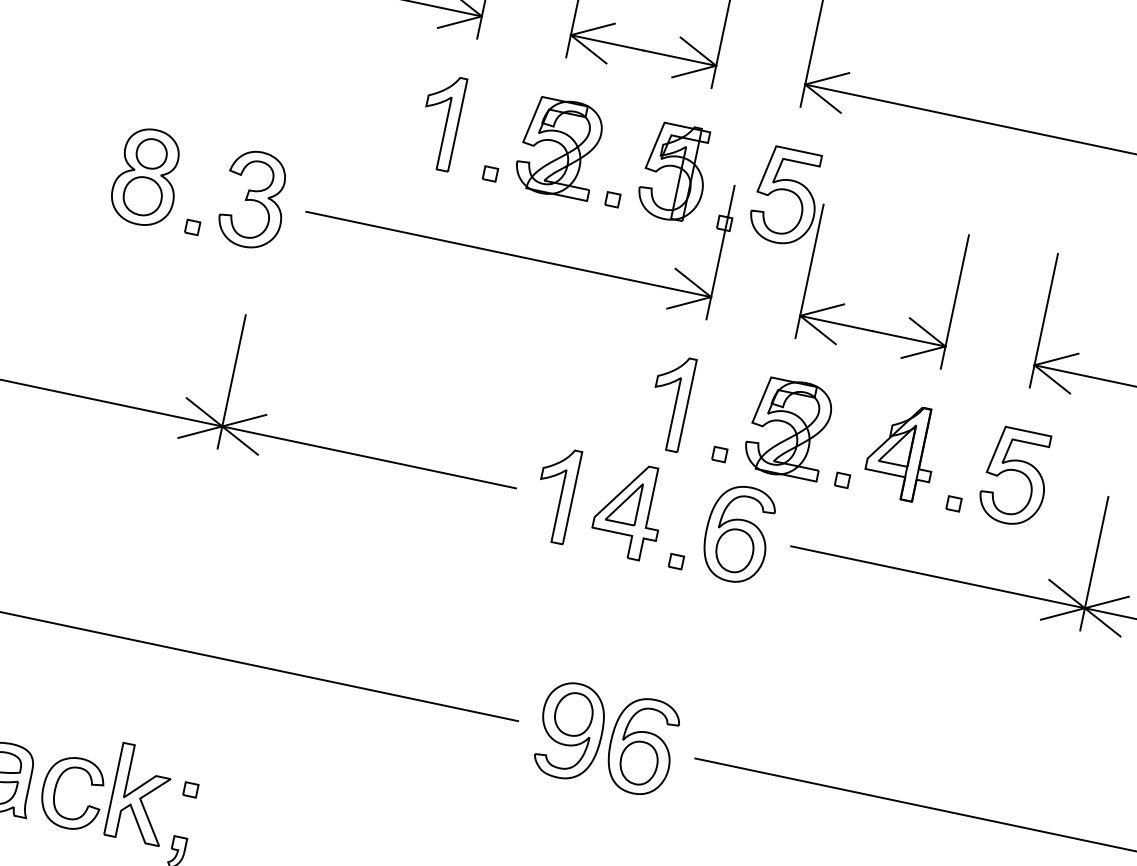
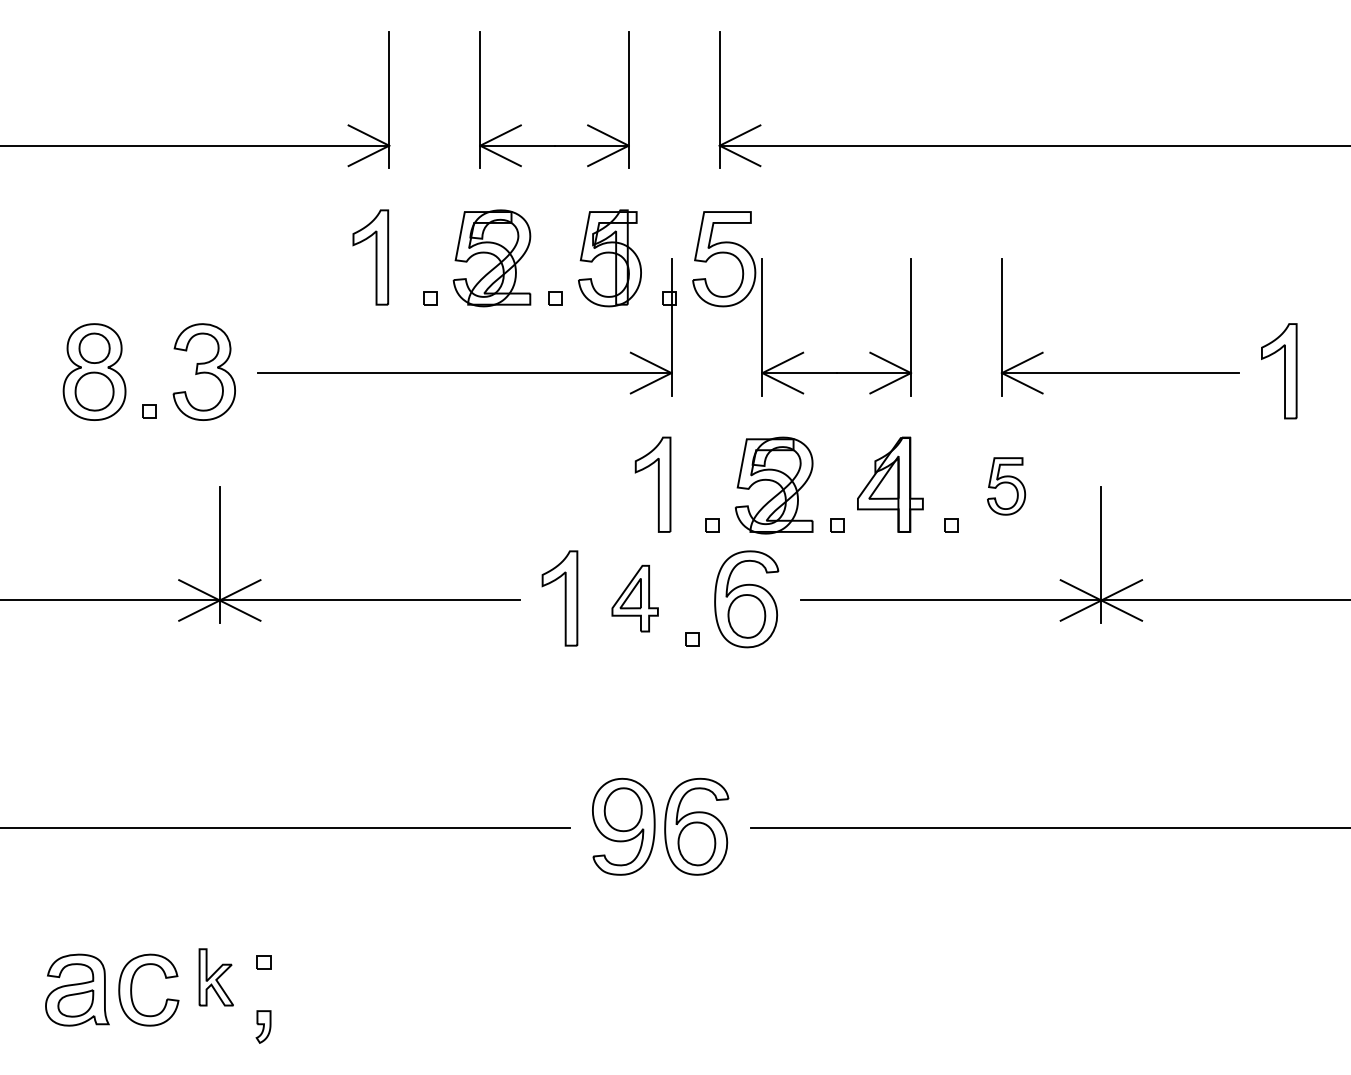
part: (1015, 477) -> (1006, 486), size x0.6
part: (628, 510) -> (634, 598), size x0.7
part: (141, 794) -> (216, 977), size x0.6

